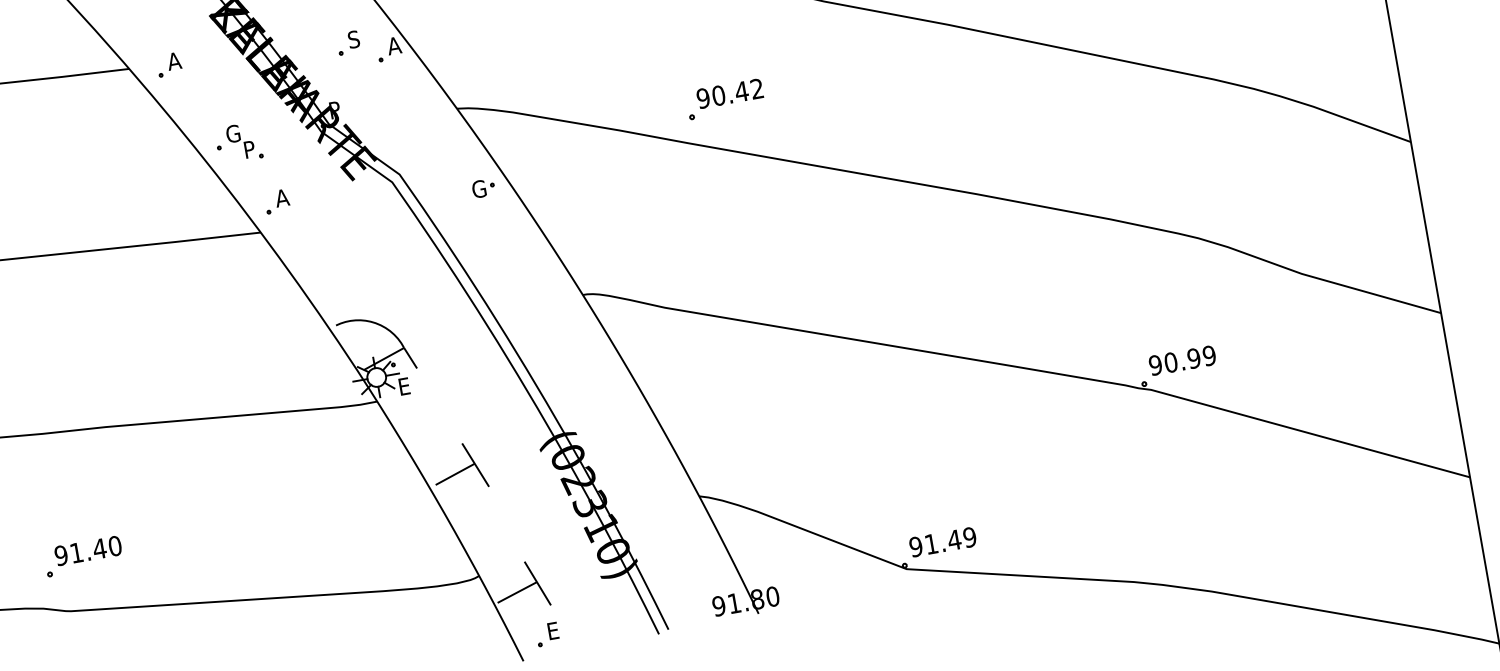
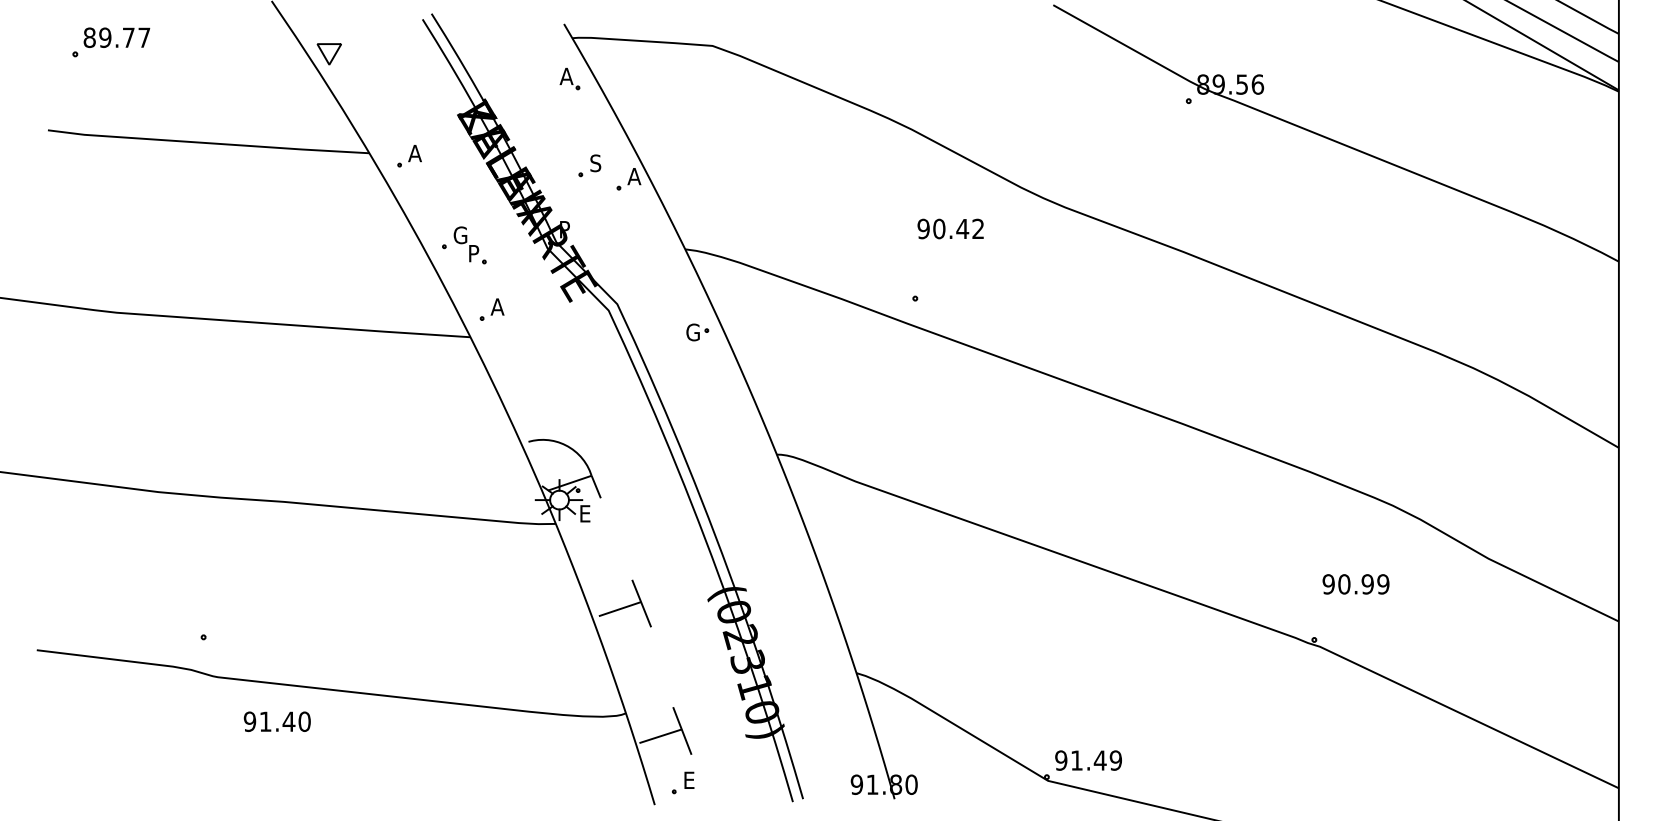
text: (729, 93) -> (950, 228), moved
text: (1182, 360) -> (1355, 584), moved
text: (87, 550) -> (276, 721), moved

